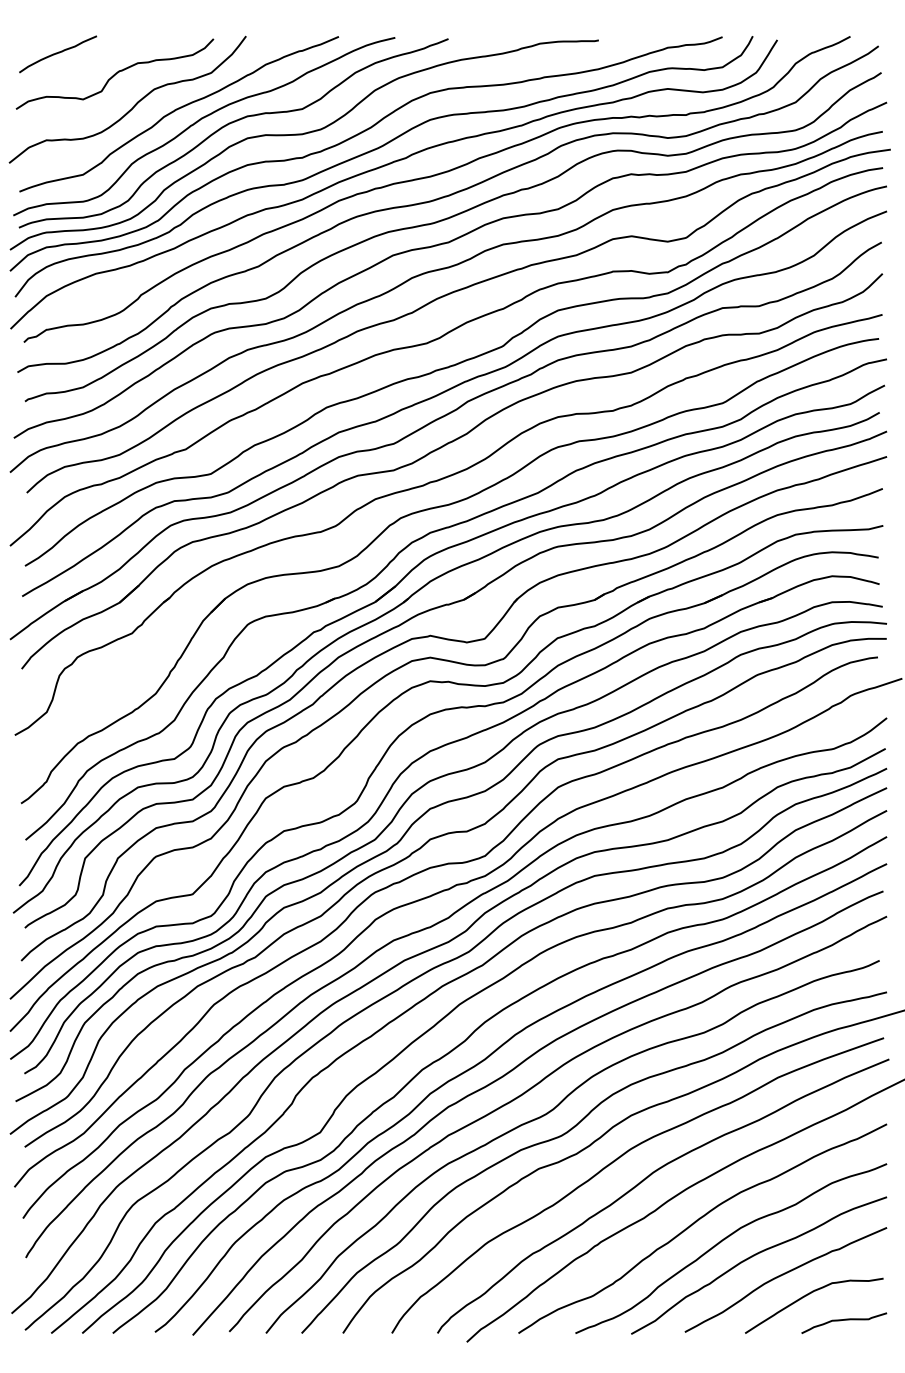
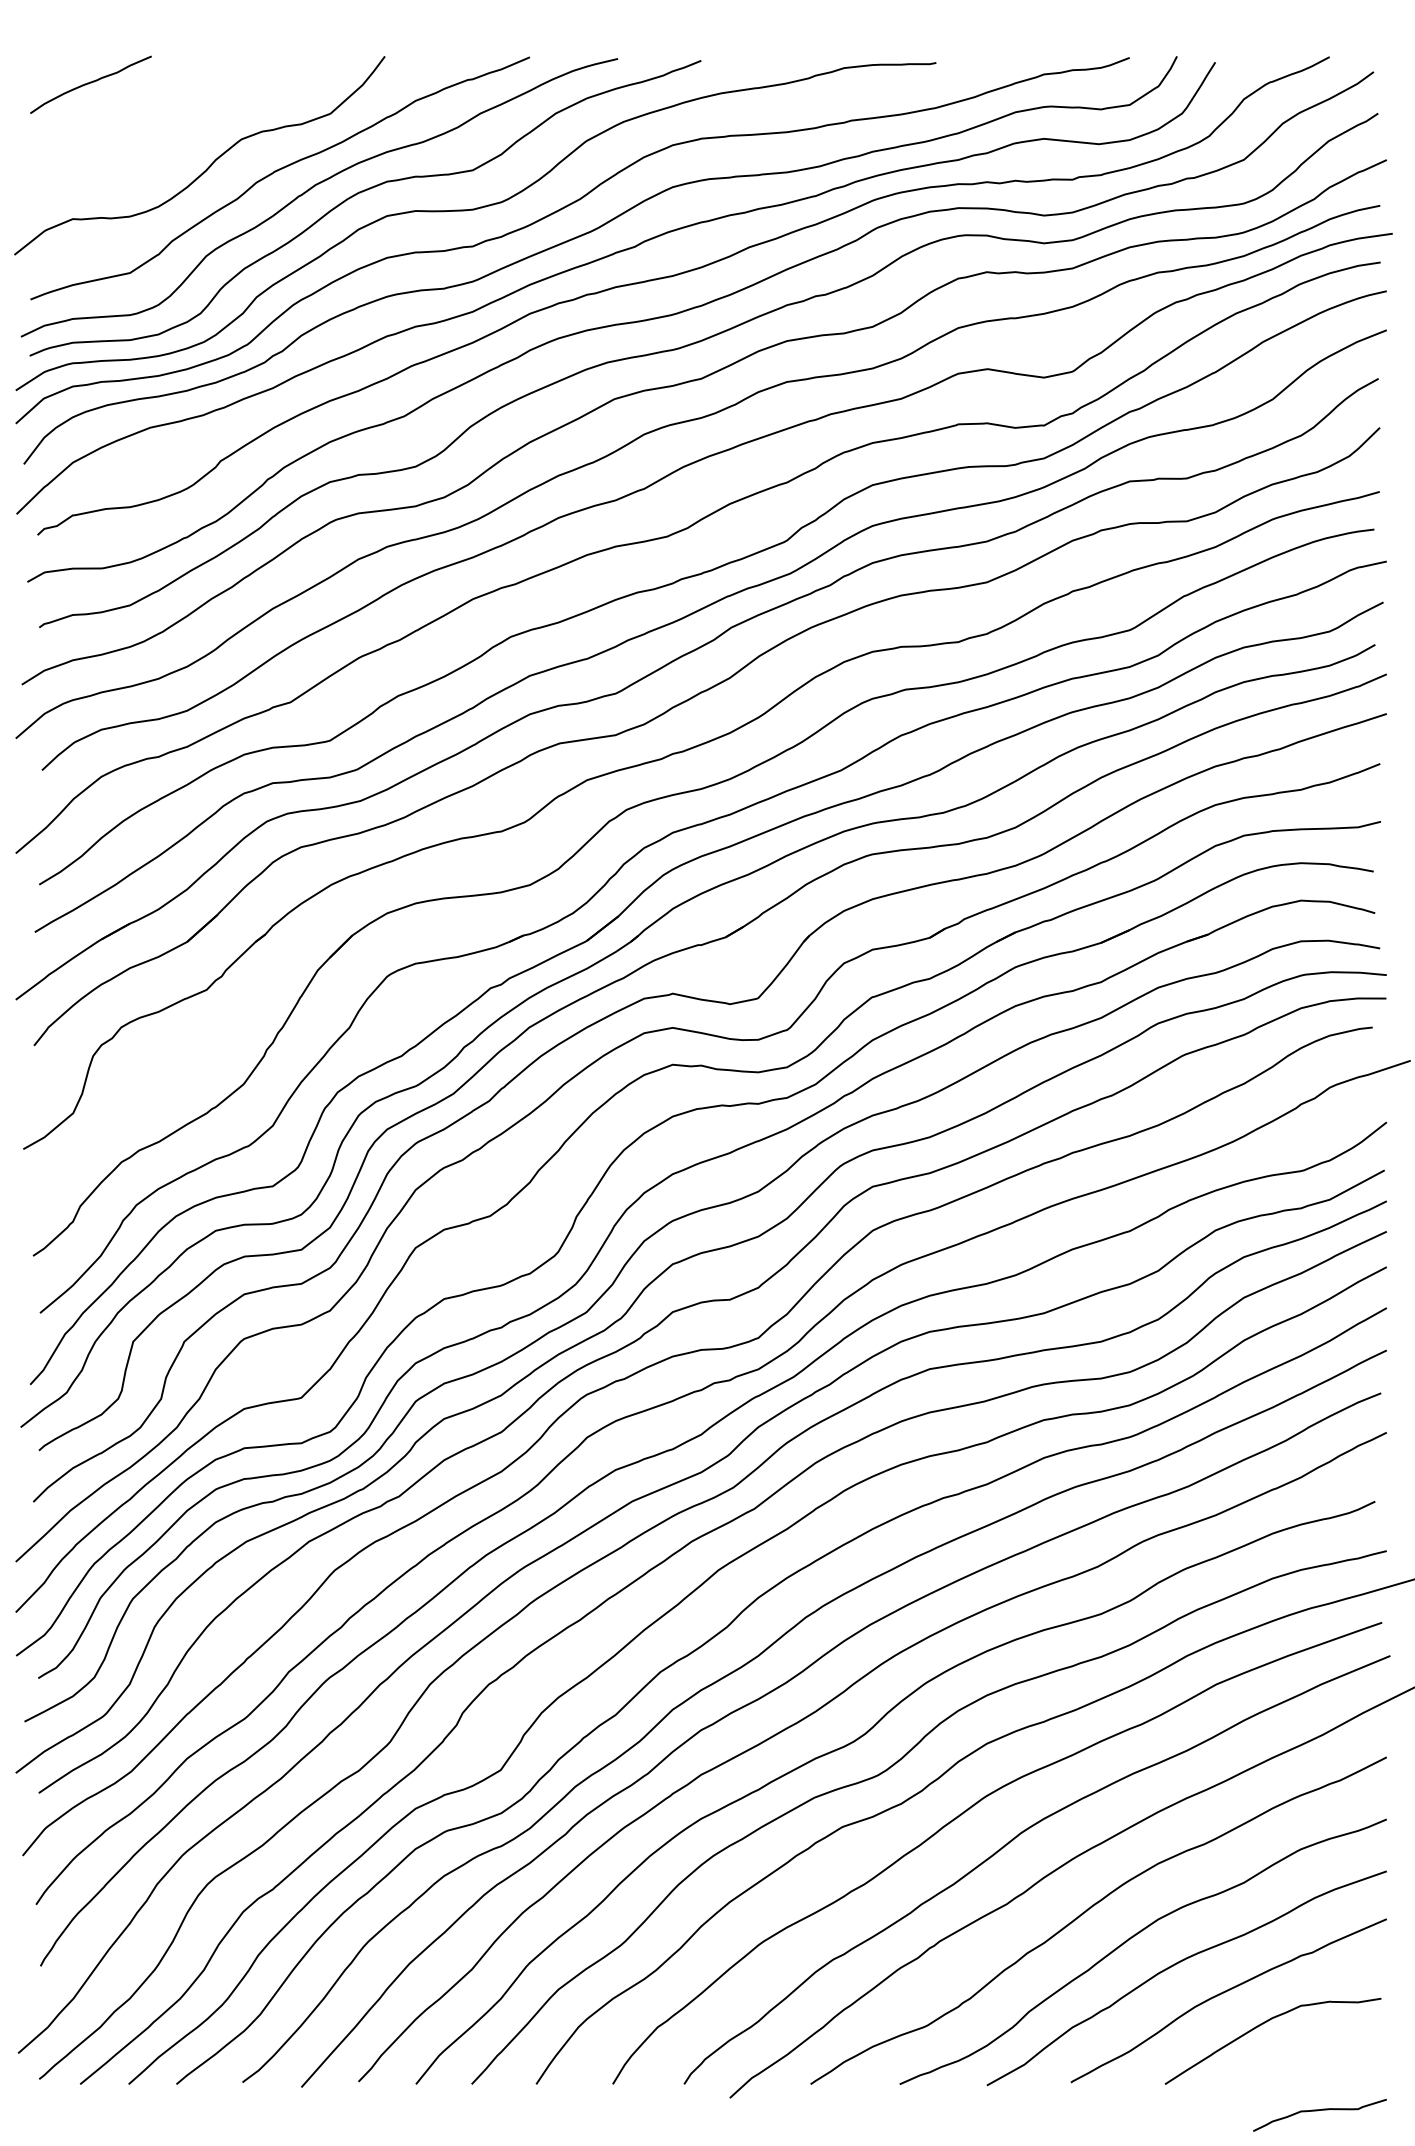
curve: (114, 73) -> (179, 114), removed
curve: (844, 1320) -> (1320, 2111), moved

